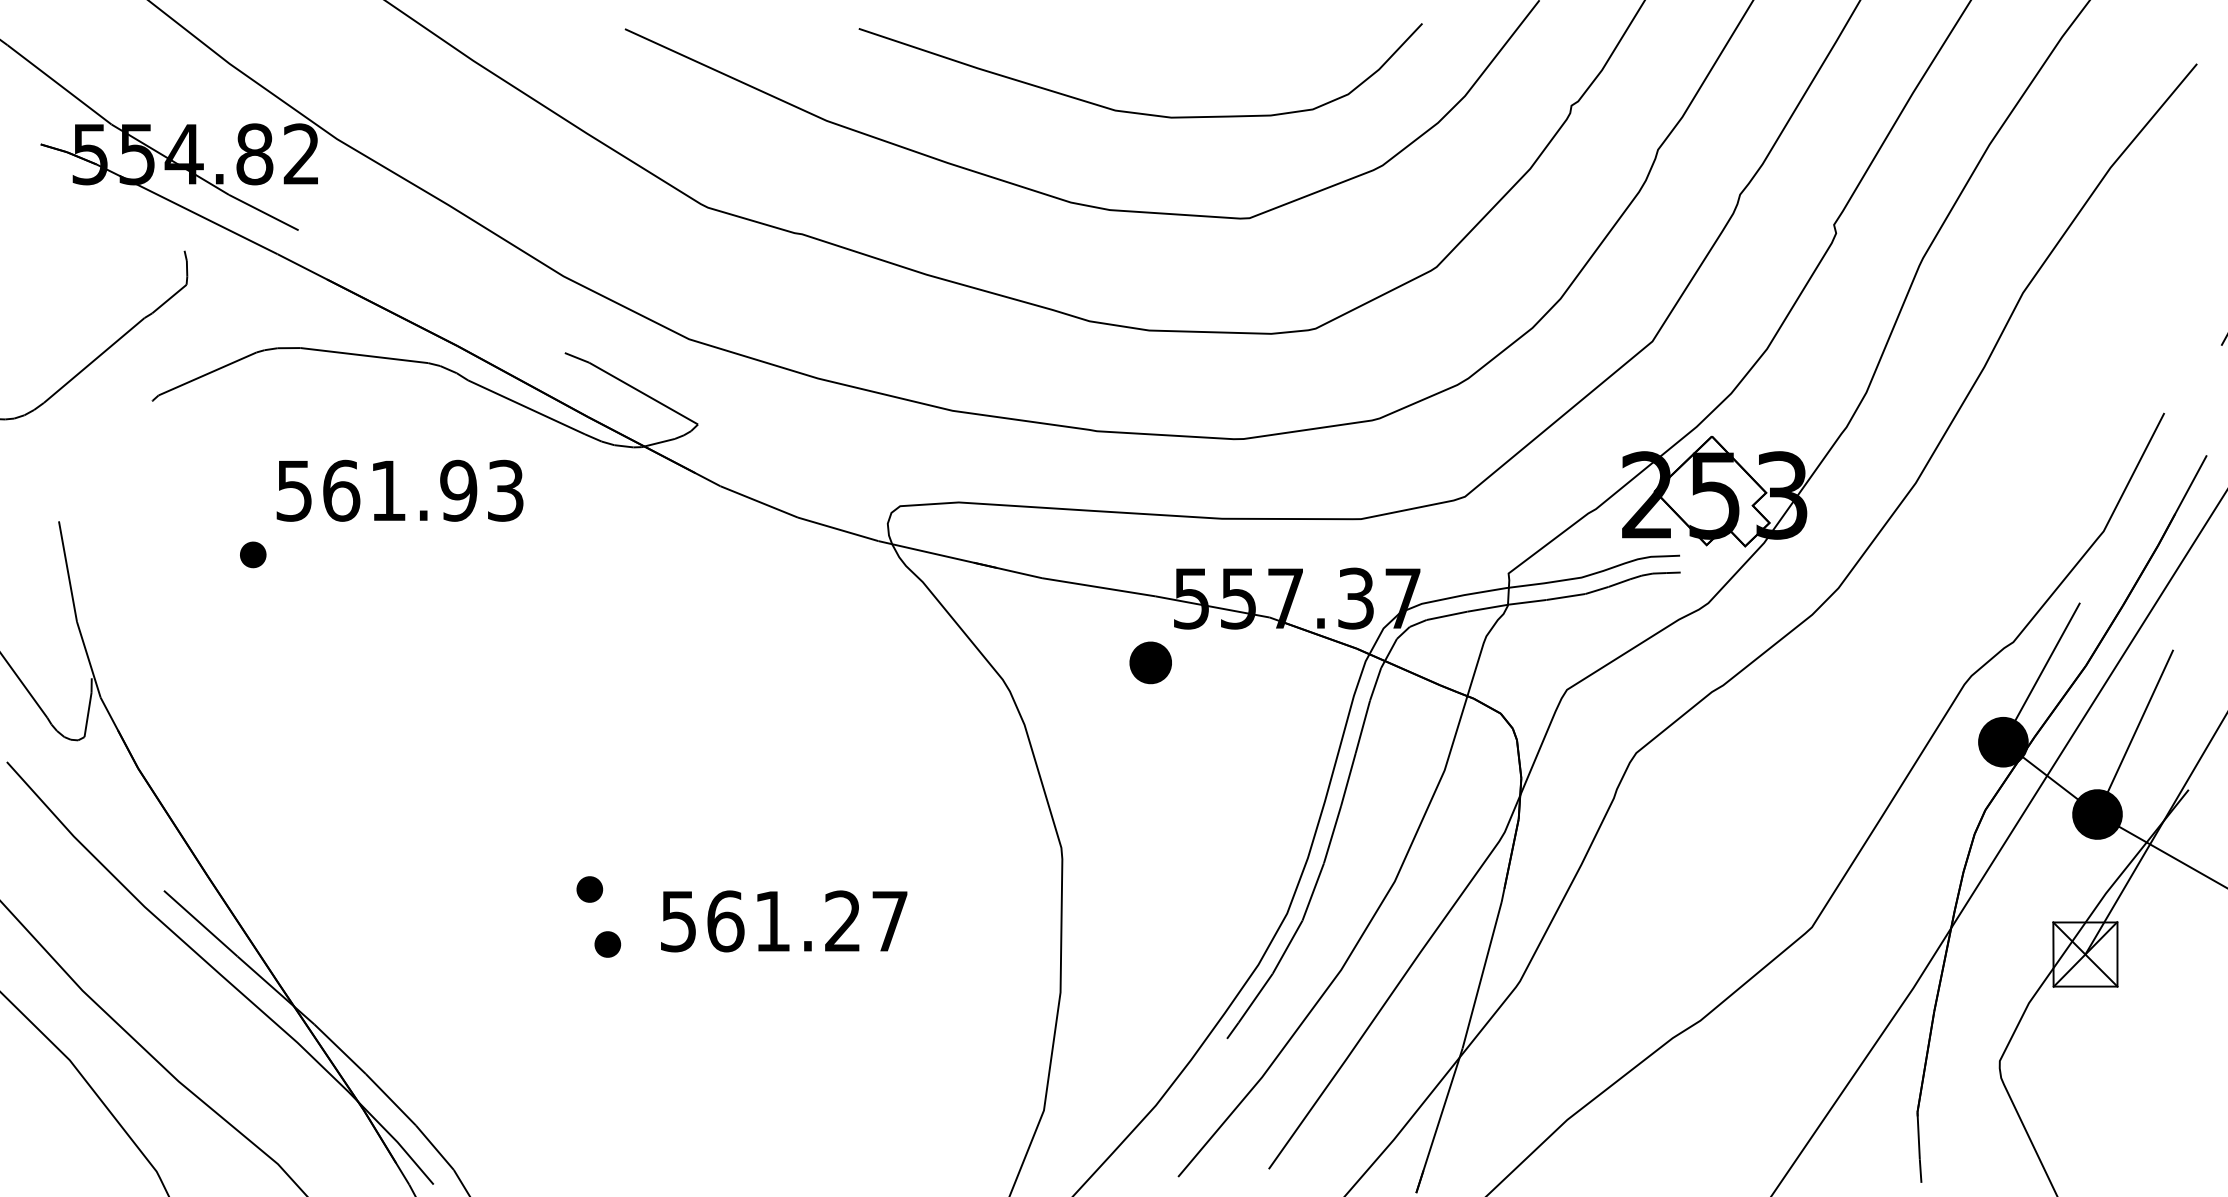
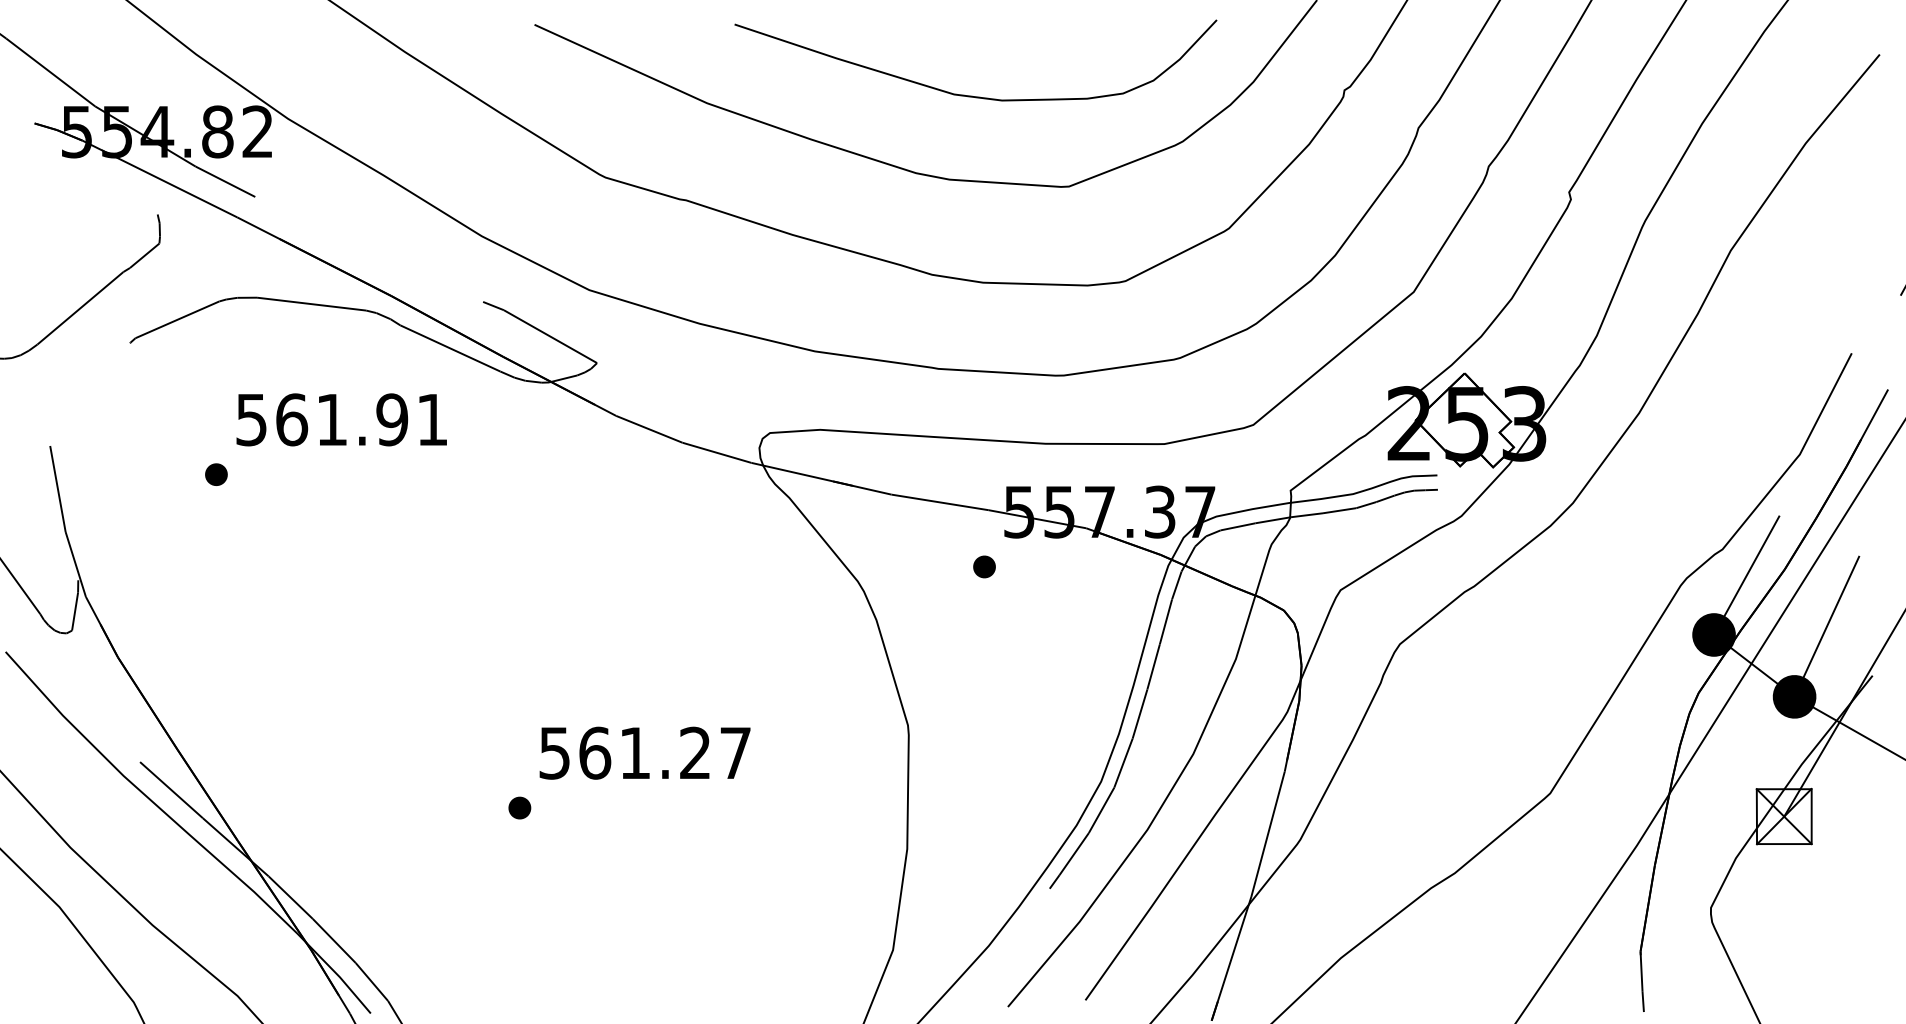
text: (505, 490) -> (432, 419), 561.93 -> 561.91
part: (1150, 662) -> (984, 566), size x0.62
part: (589, 889) -> (504, 761), removed
text: (784, 921) -> (645, 753), moved

